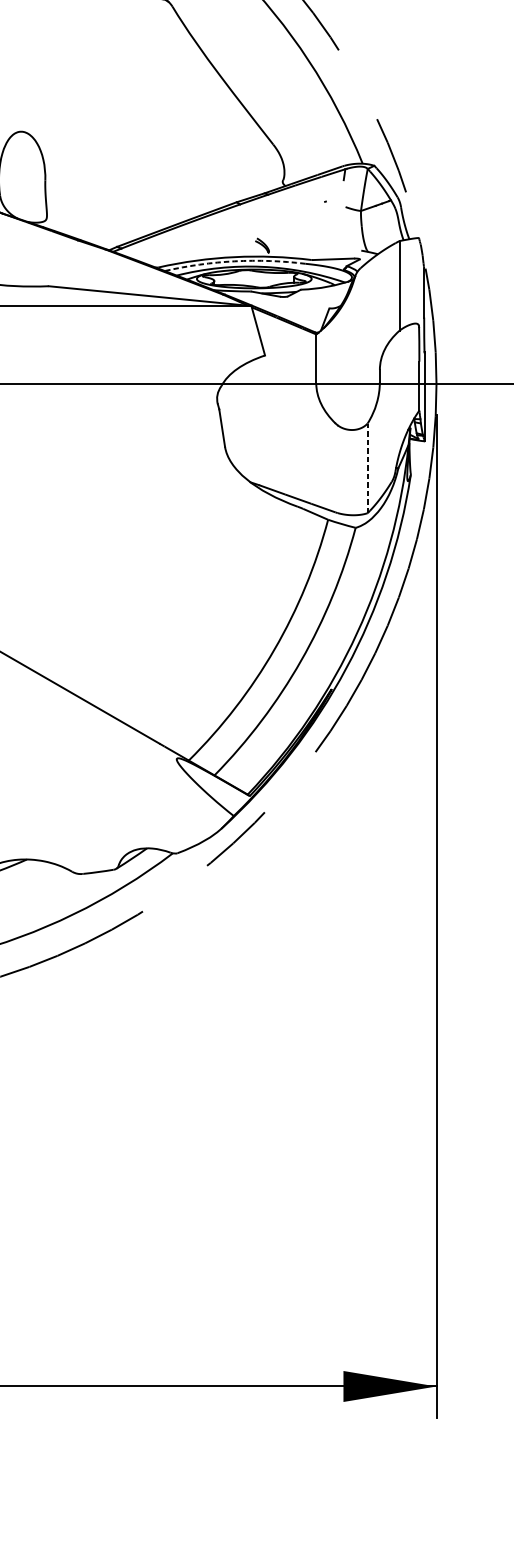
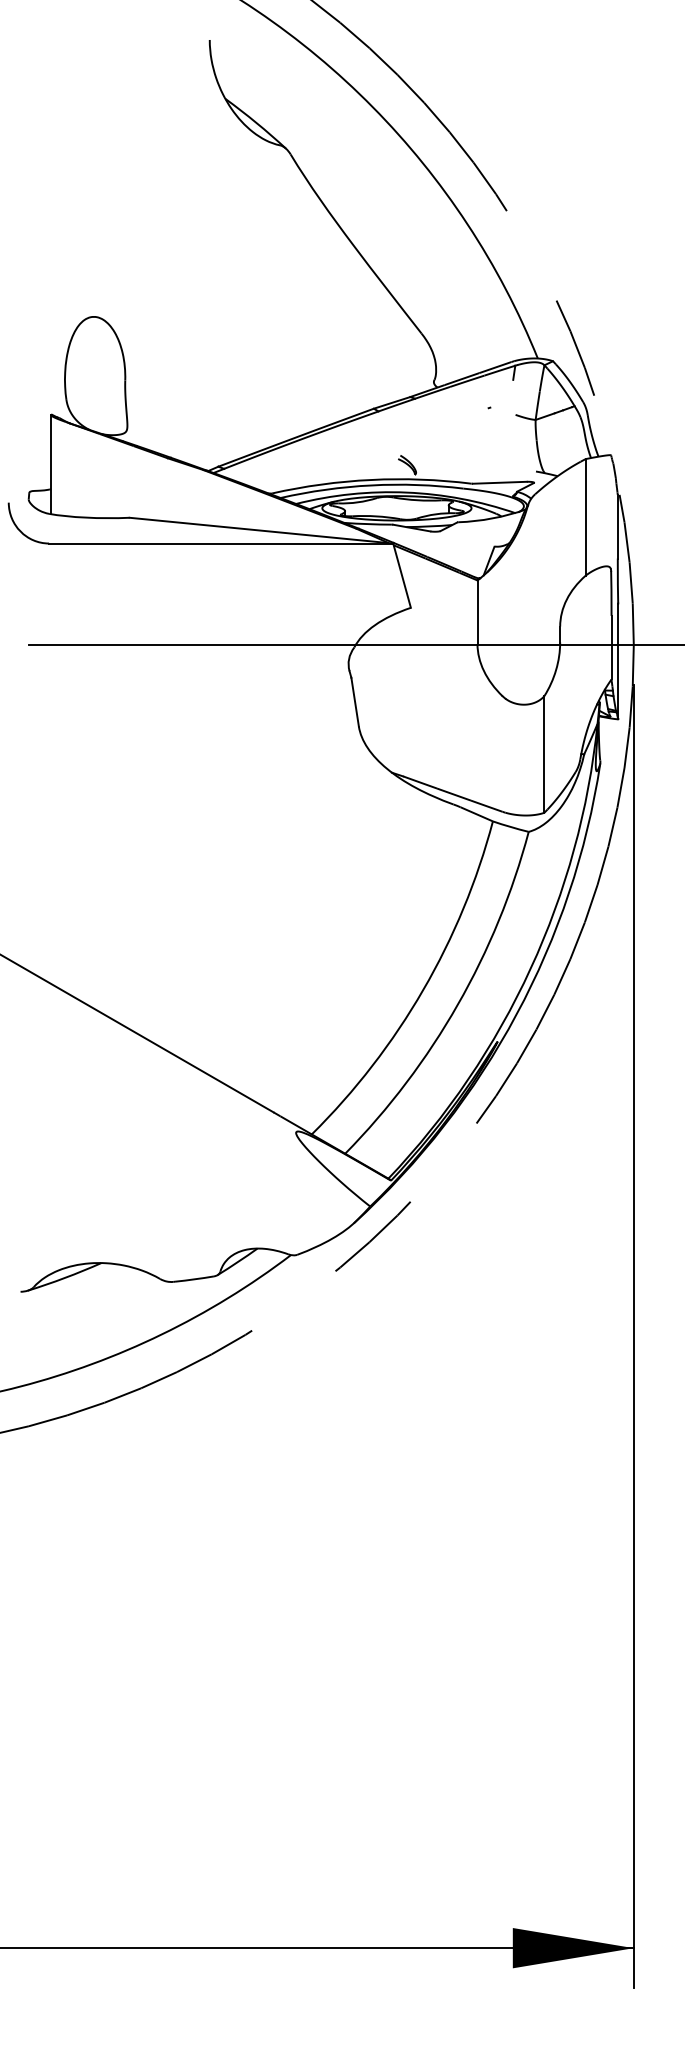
arc: (234, 261) -> (371, 485), dashed -> solid
line: (367, 468) -> (544, 754), dashed -> solid

